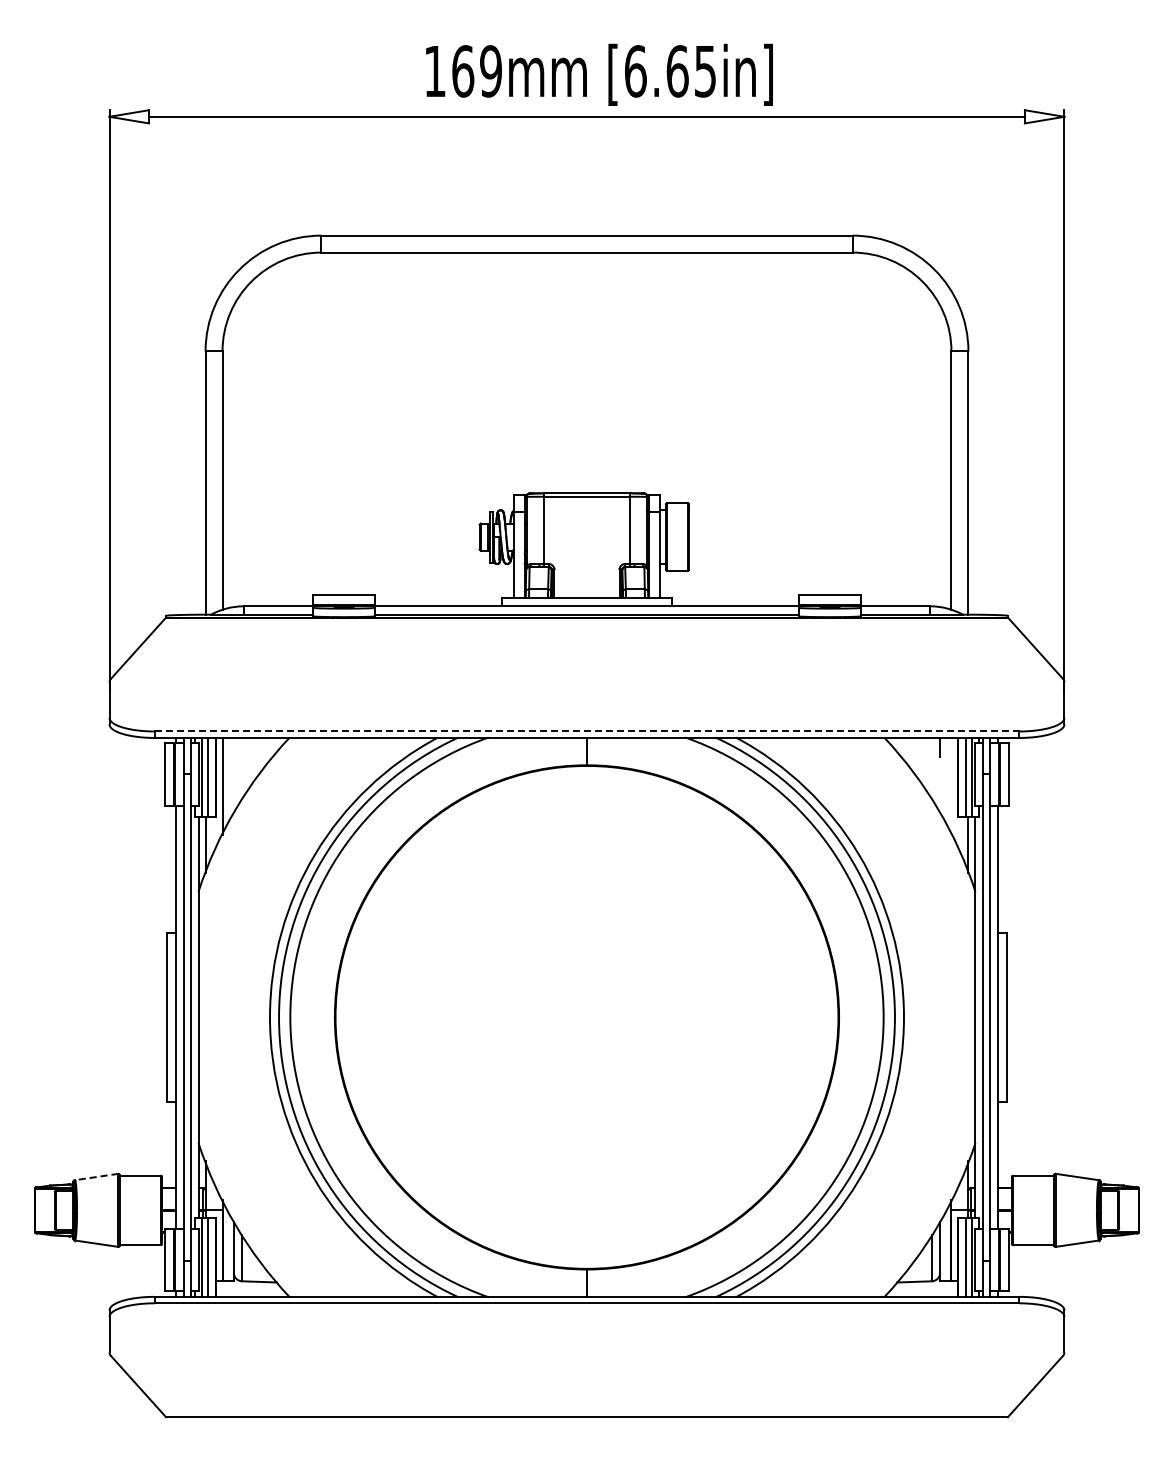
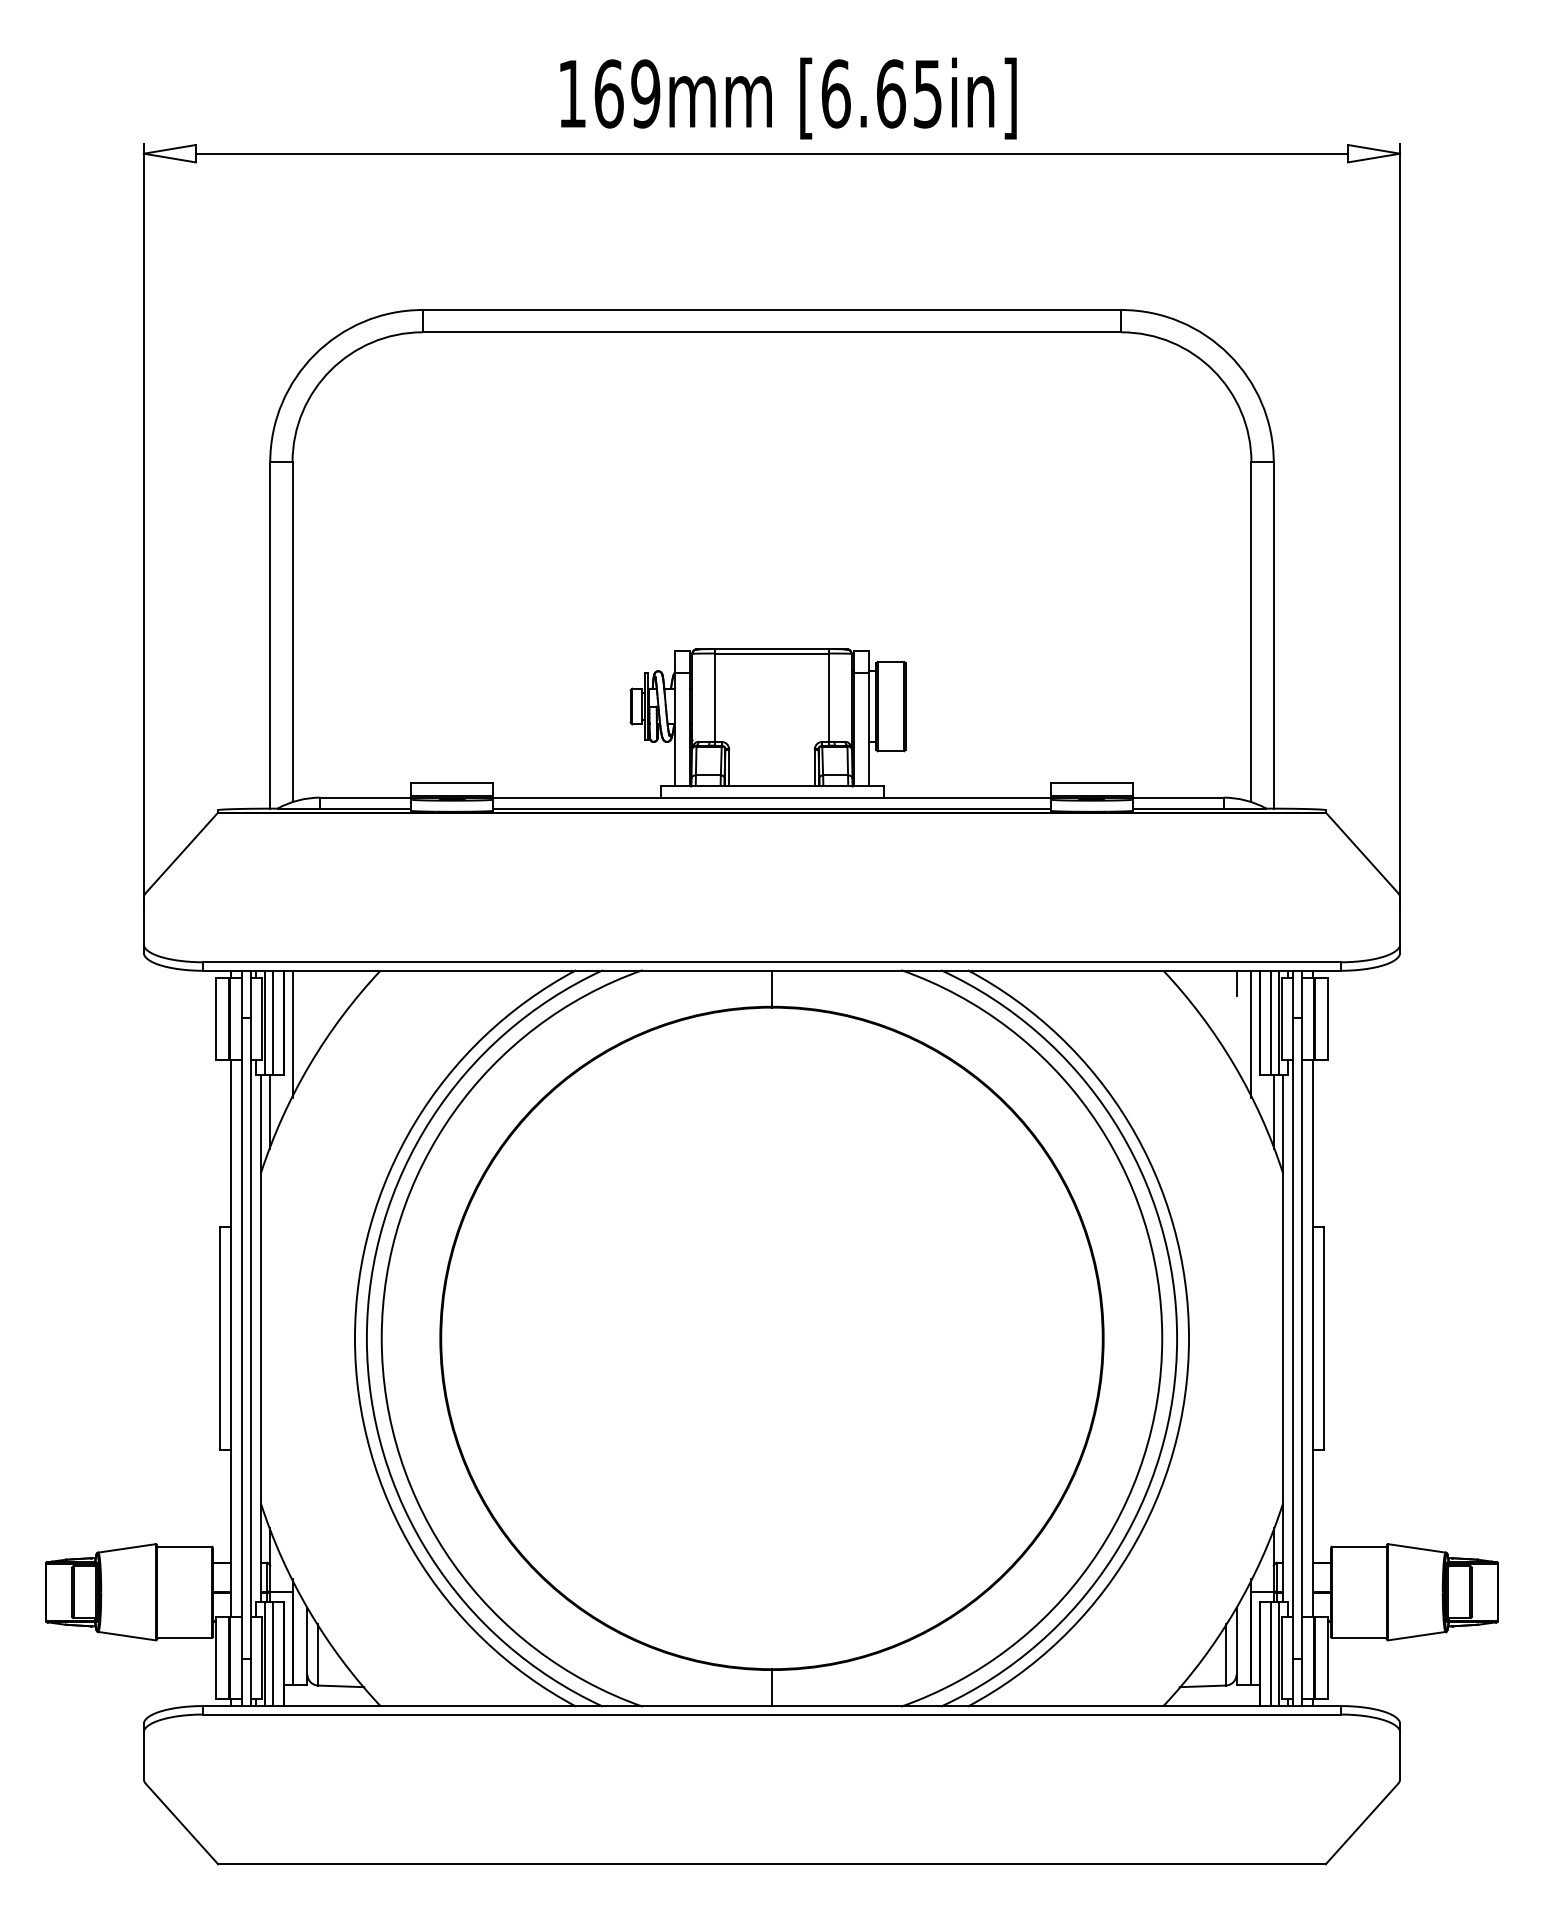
line: (587, 731) -> (772, 962), dashed -> solid
line: (951, 785) -> (1251, 1033), added
line: (96, 1177) -> (126, 1549), dashed -> solid

